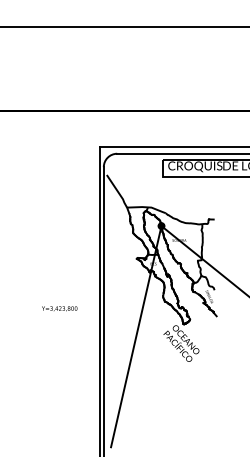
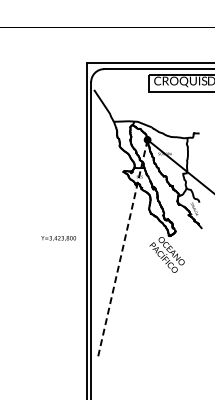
text: (59, 308) -> (58, 238), moved
line: (136, 337) -> (123, 248), solid -> dashed

